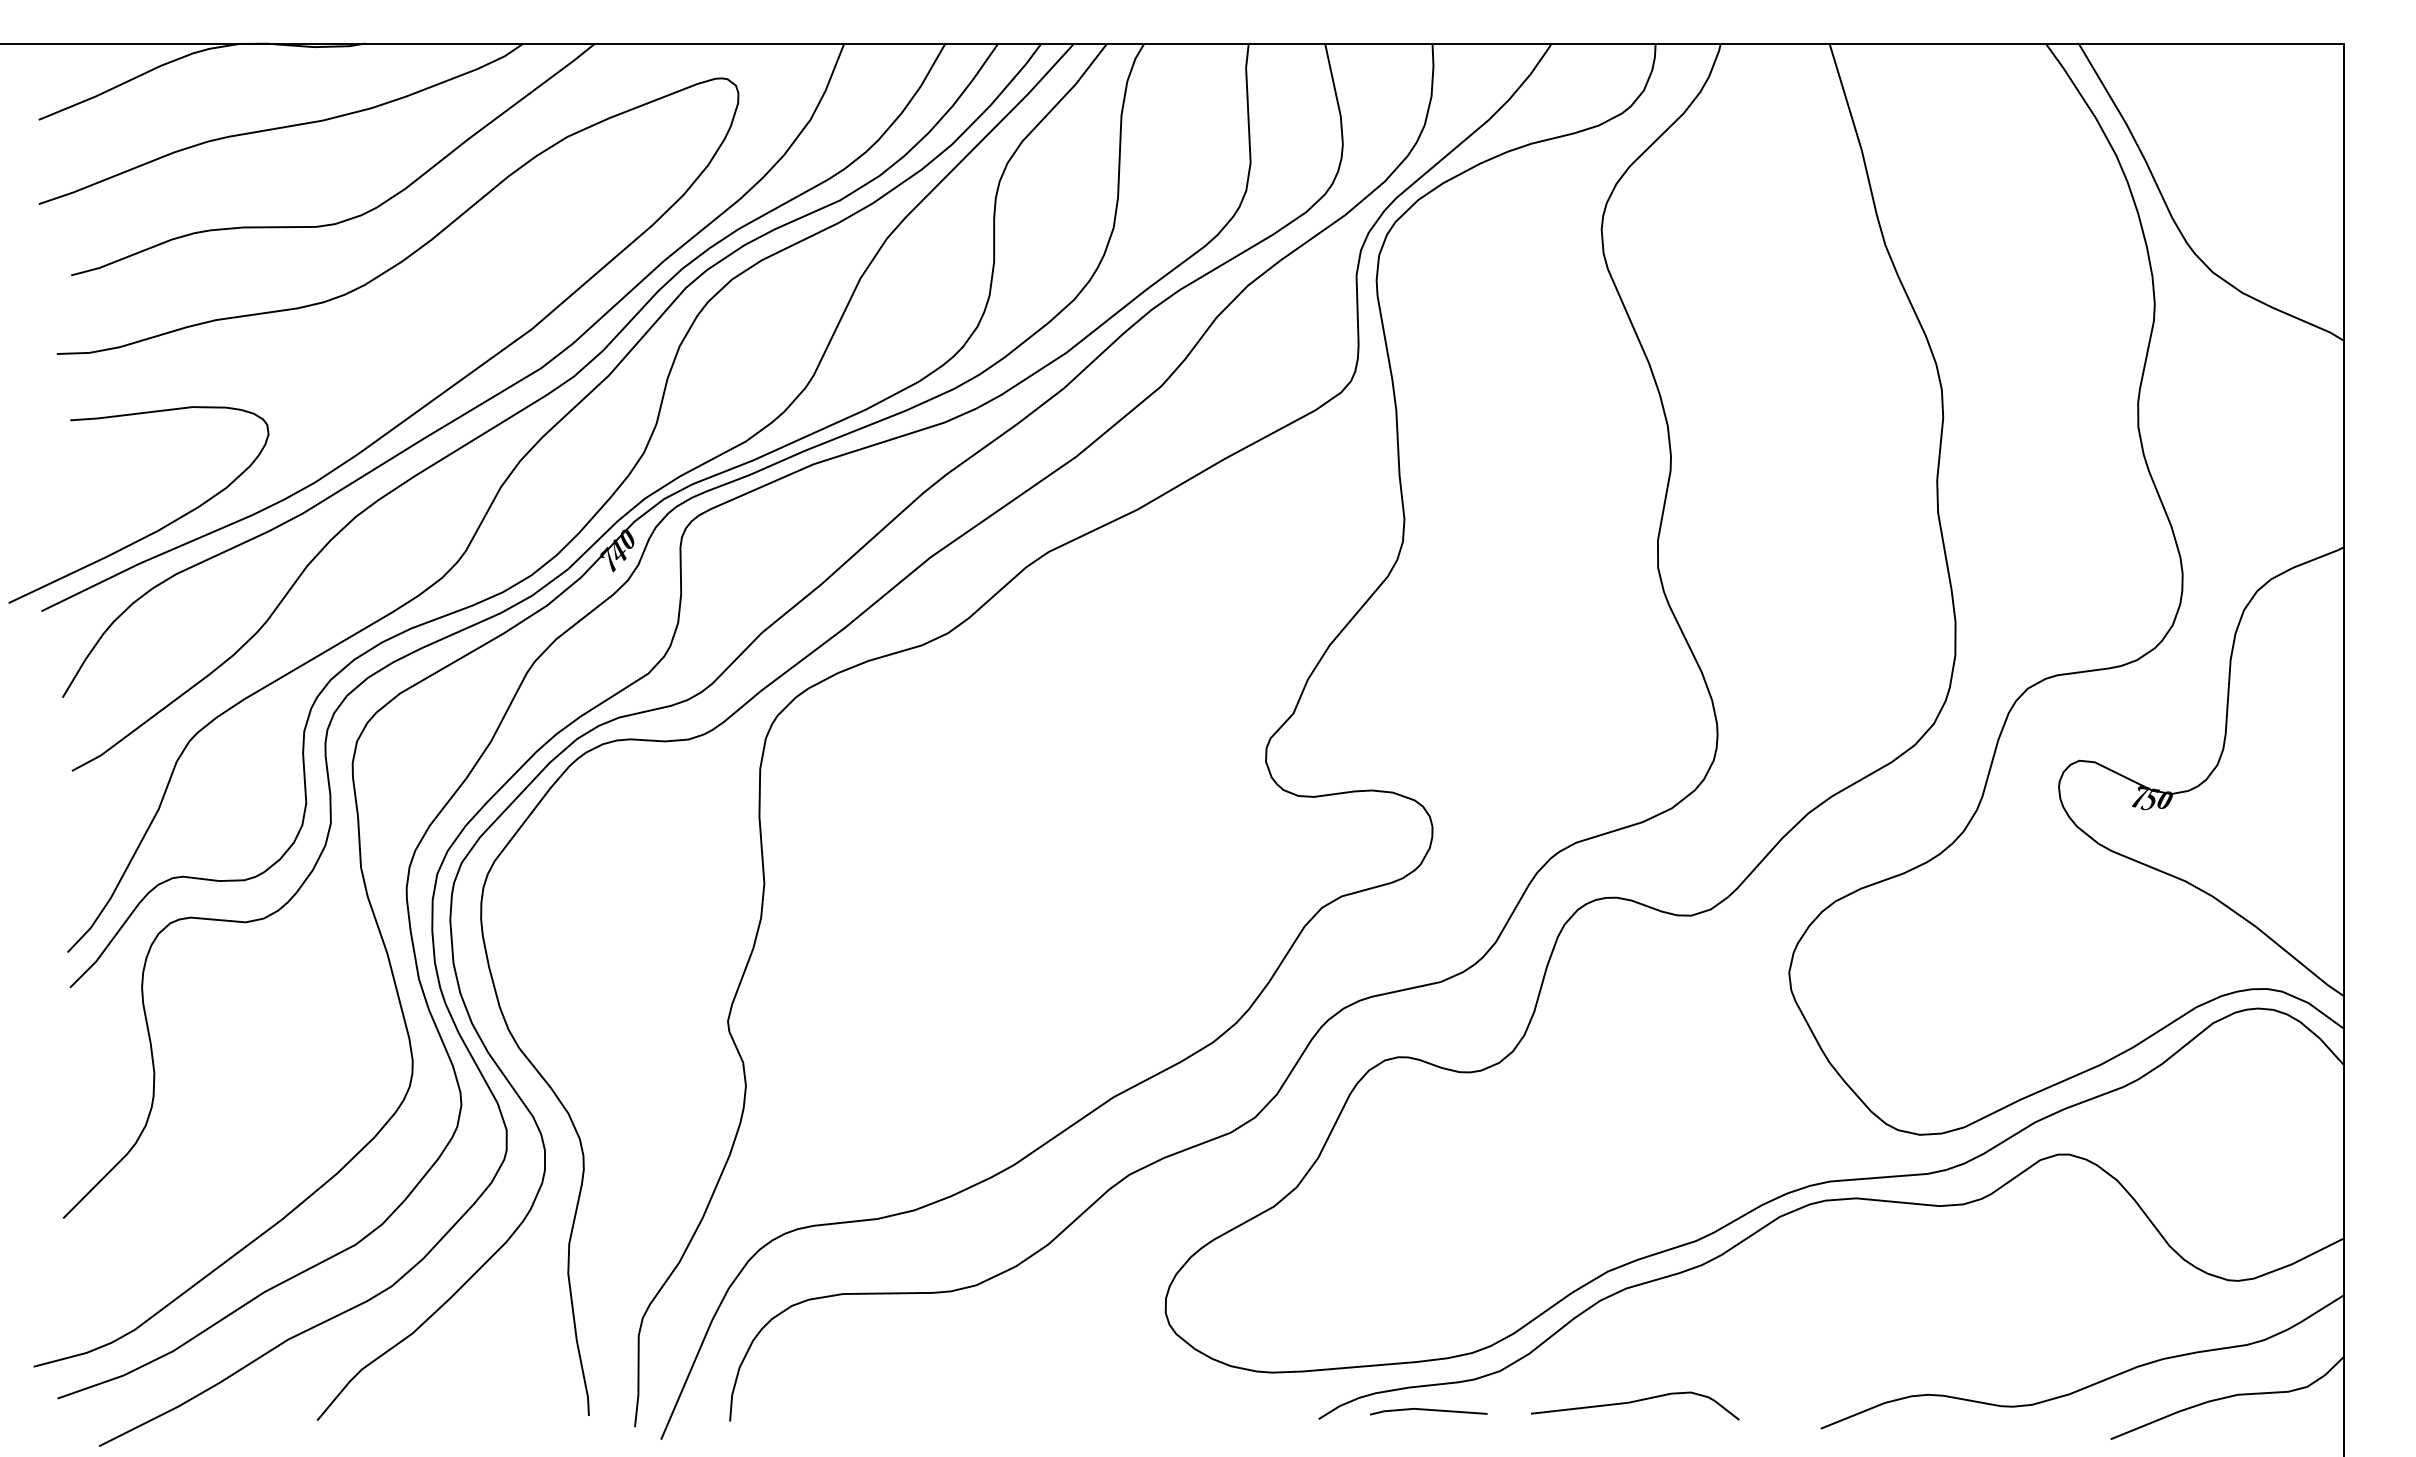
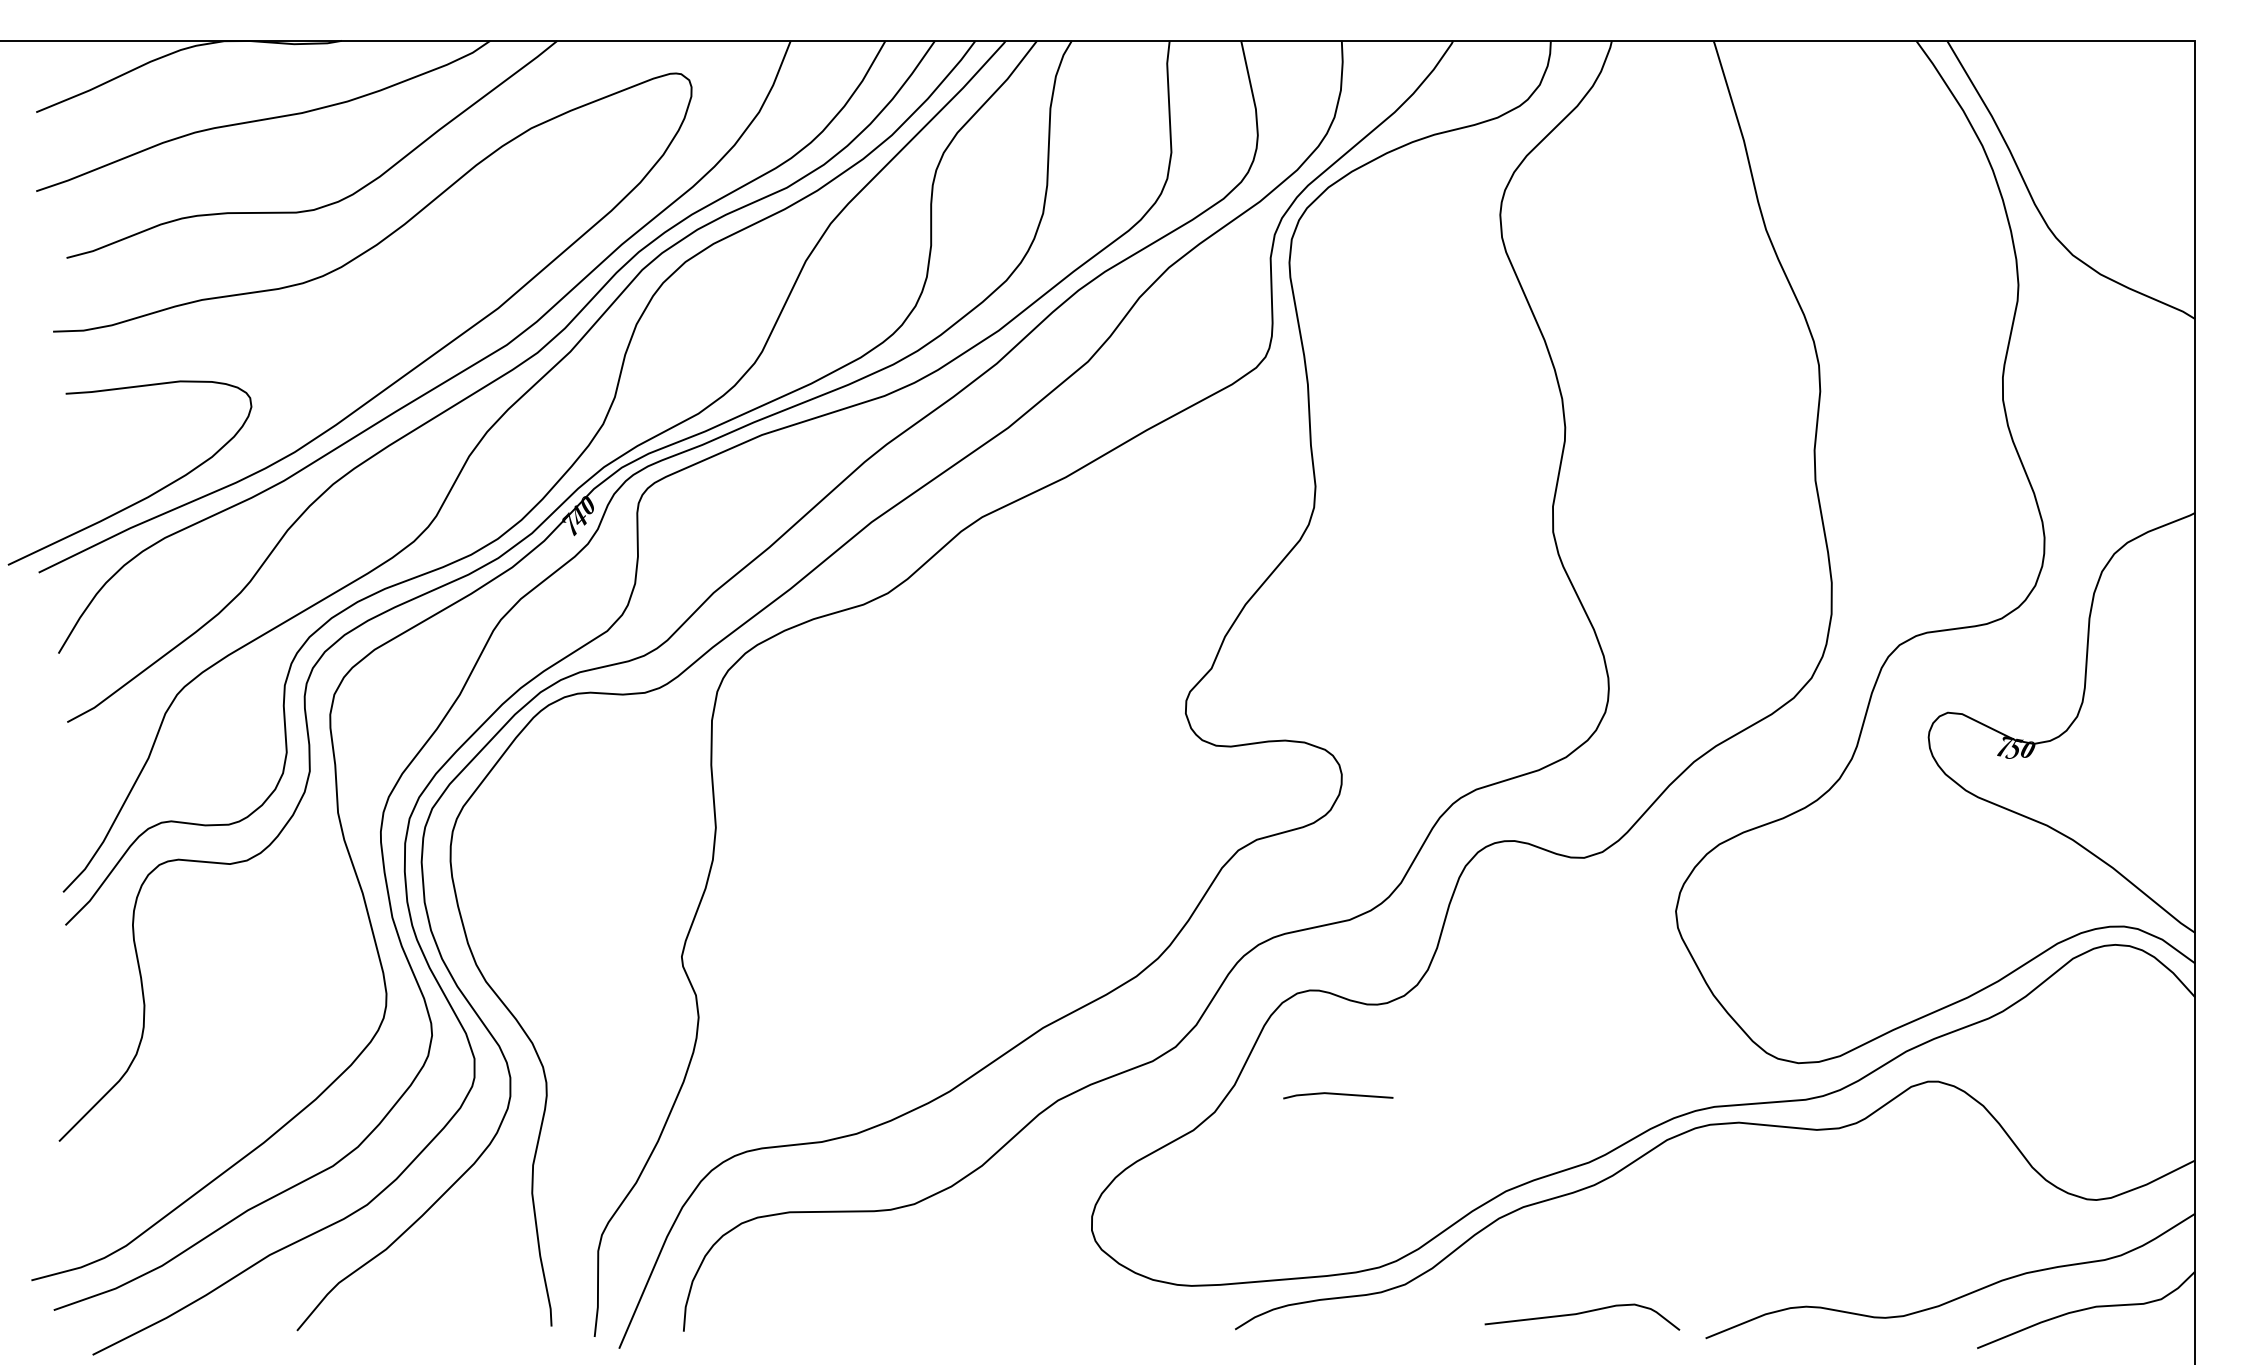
curve: (1635, 1402) -> (1582, 1313), moved
line: (1428, 1410) -> (1338, 1094), moved

